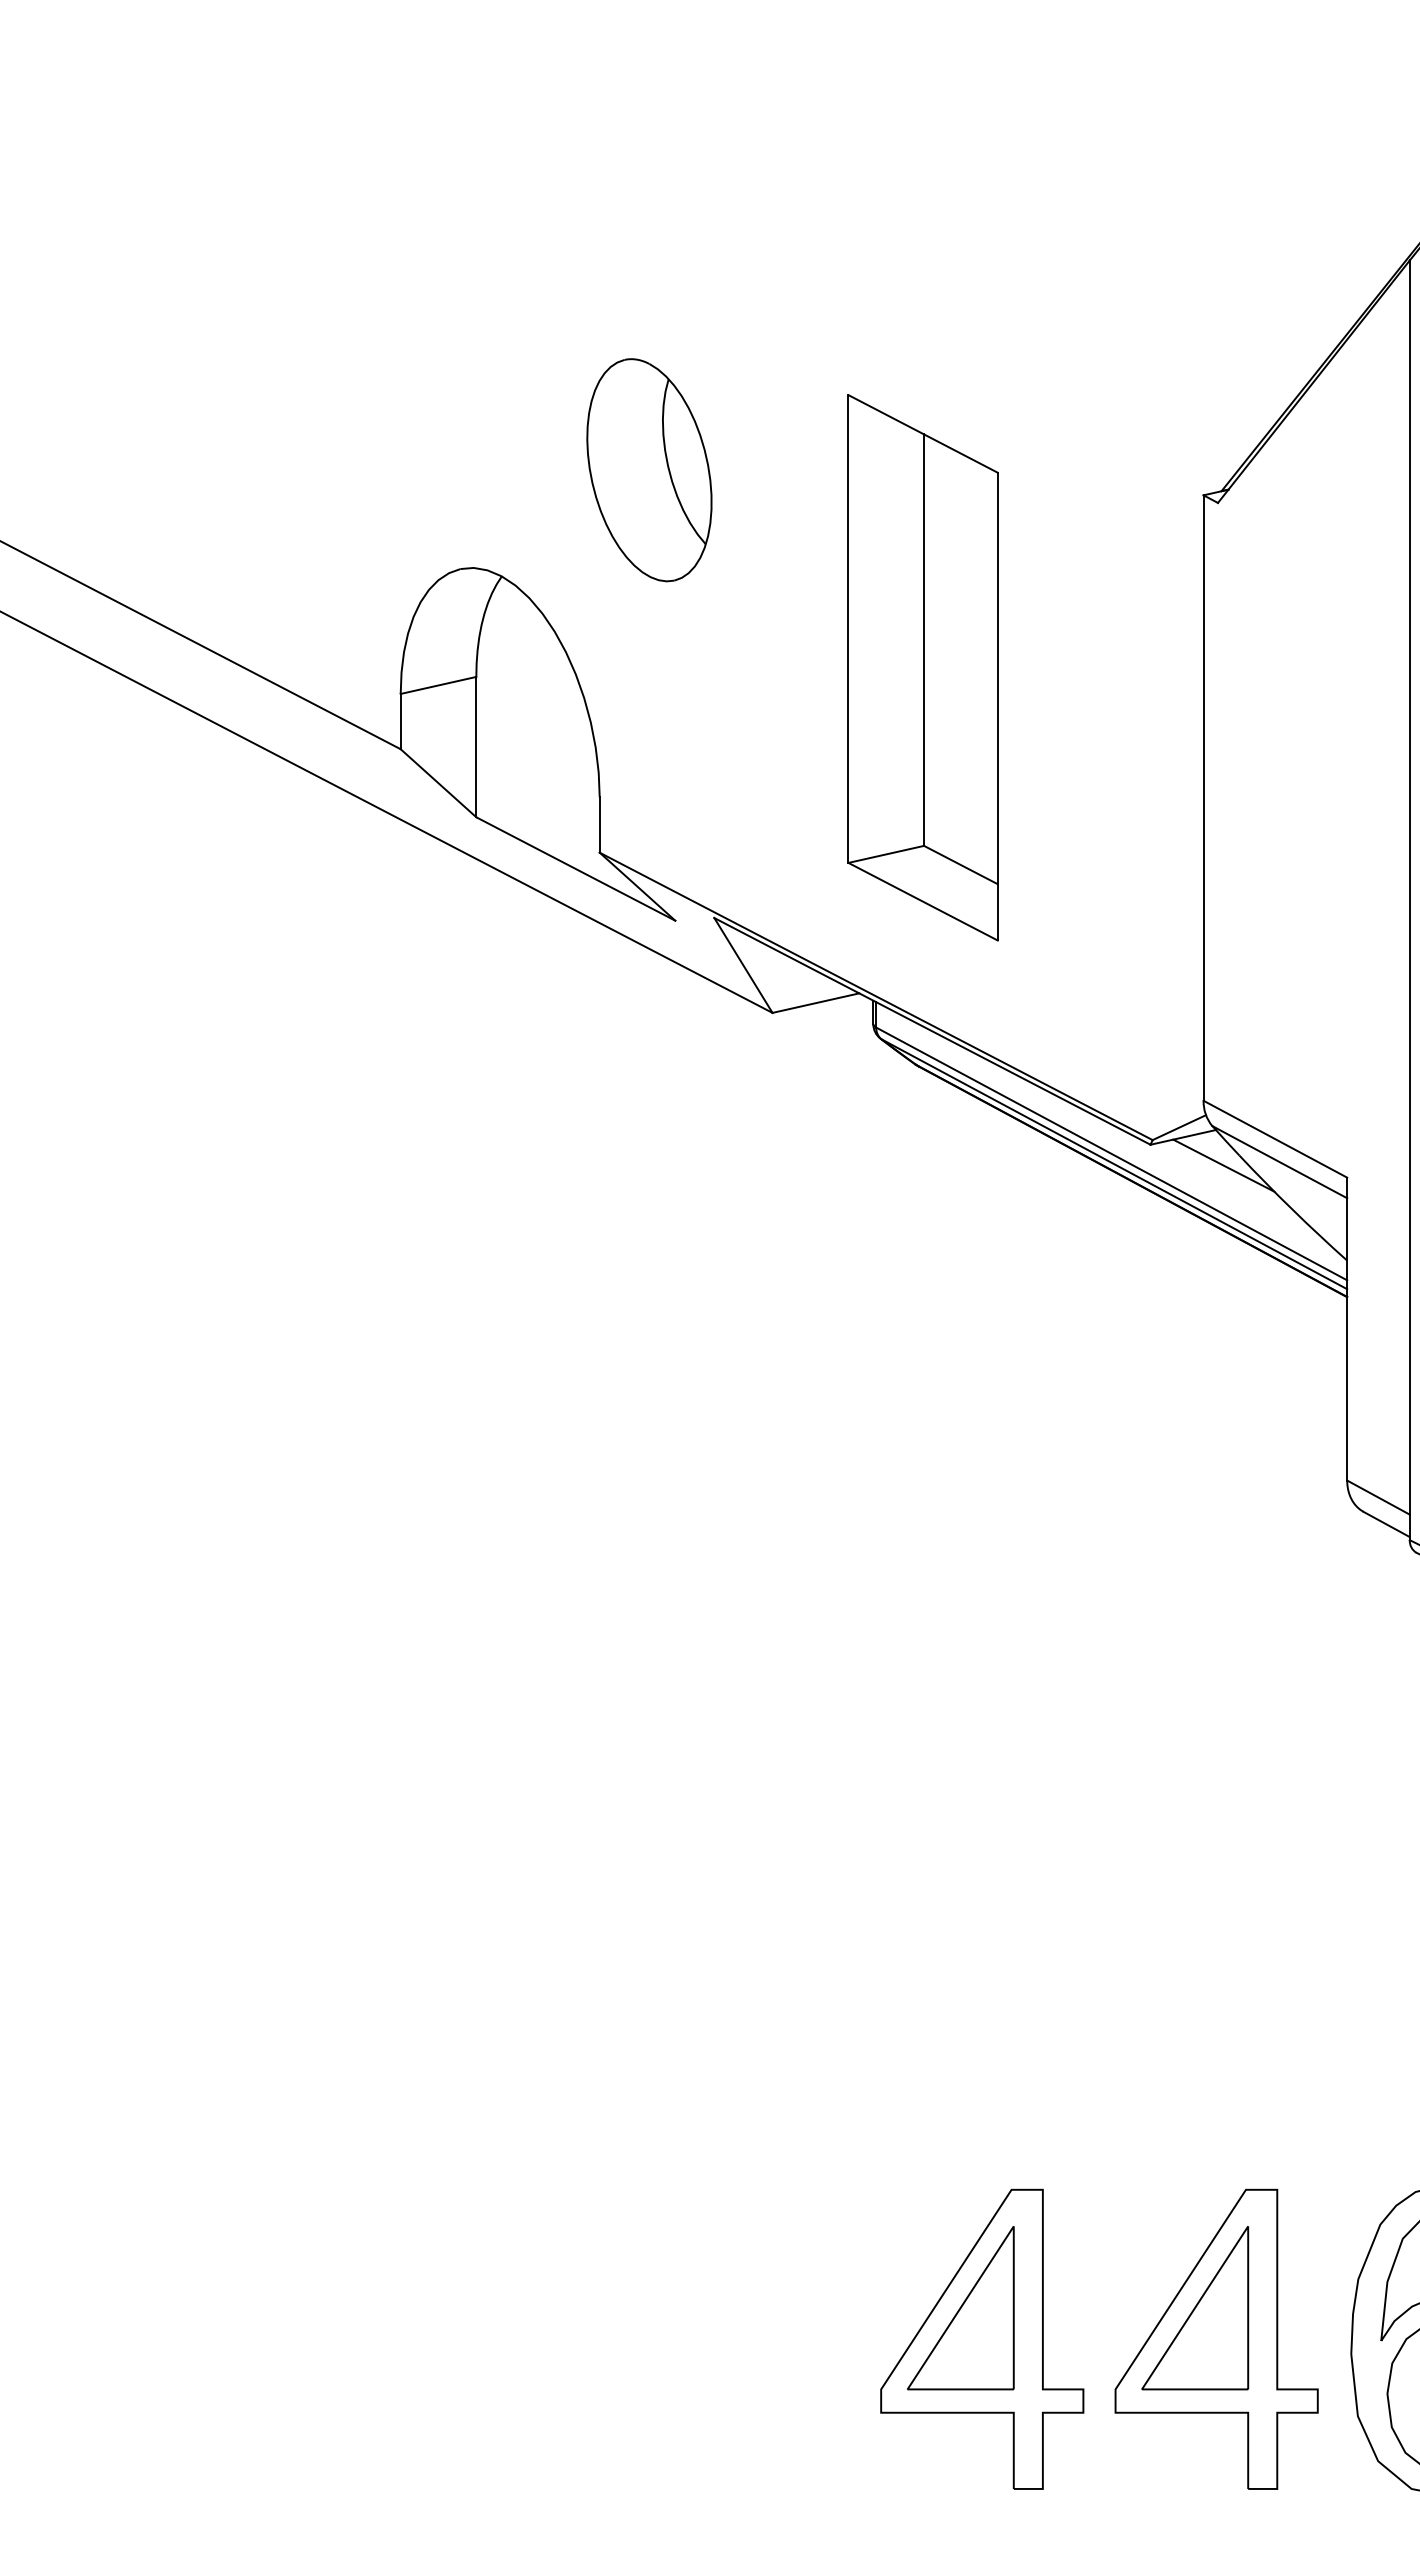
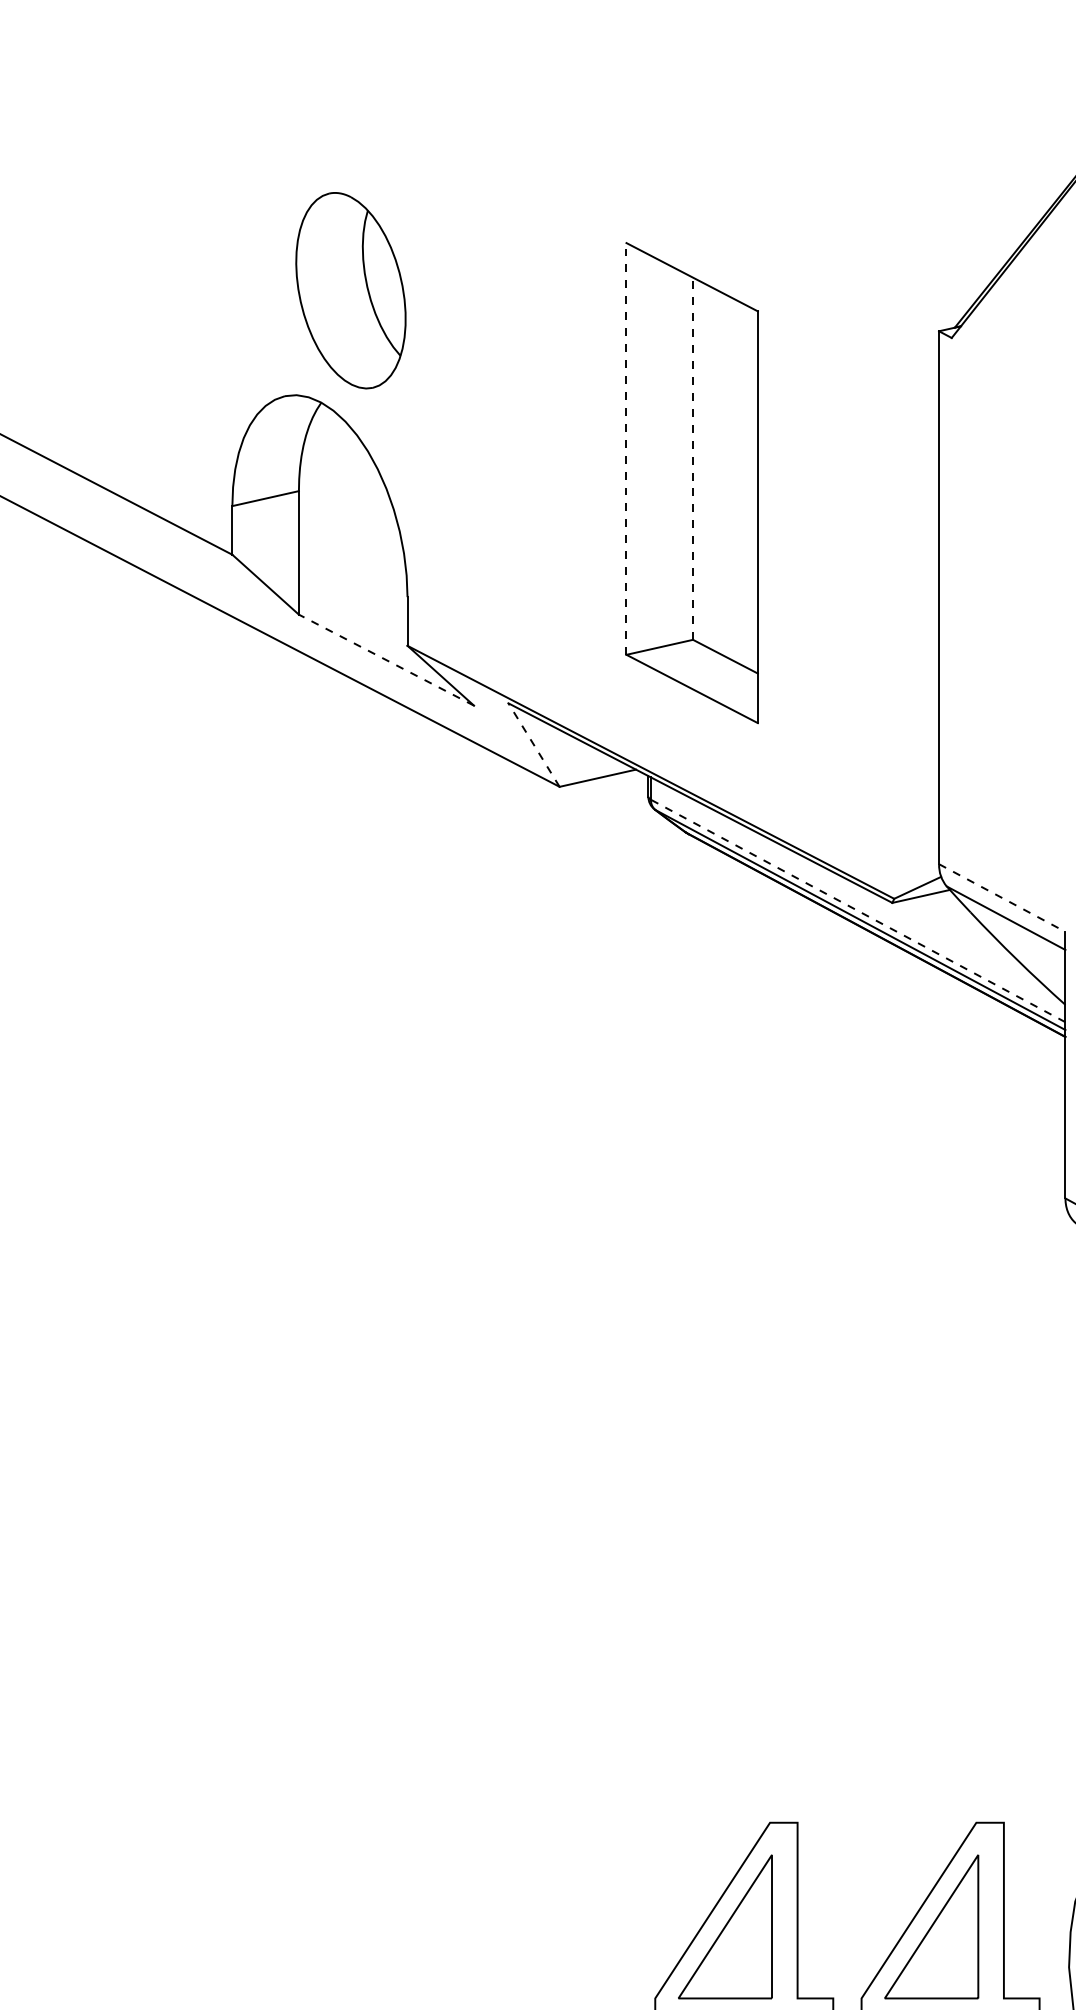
part: (649, 470) -> (351, 290), moved
line: (848, 629) -> (626, 449), solid -> dashed
line: (924, 640) -> (693, 459), solid -> dashed
line: (575, 868) -> (386, 659), solid -> dashed
line: (743, 965) -> (534, 745), solid -> dashed
line: (1275, 1139) -> (1002, 898), solid -> dashed
line: (1111, 1153) -> (858, 910), solid -> dashed
line: (1223, 1165) -> (956, 921), removed

